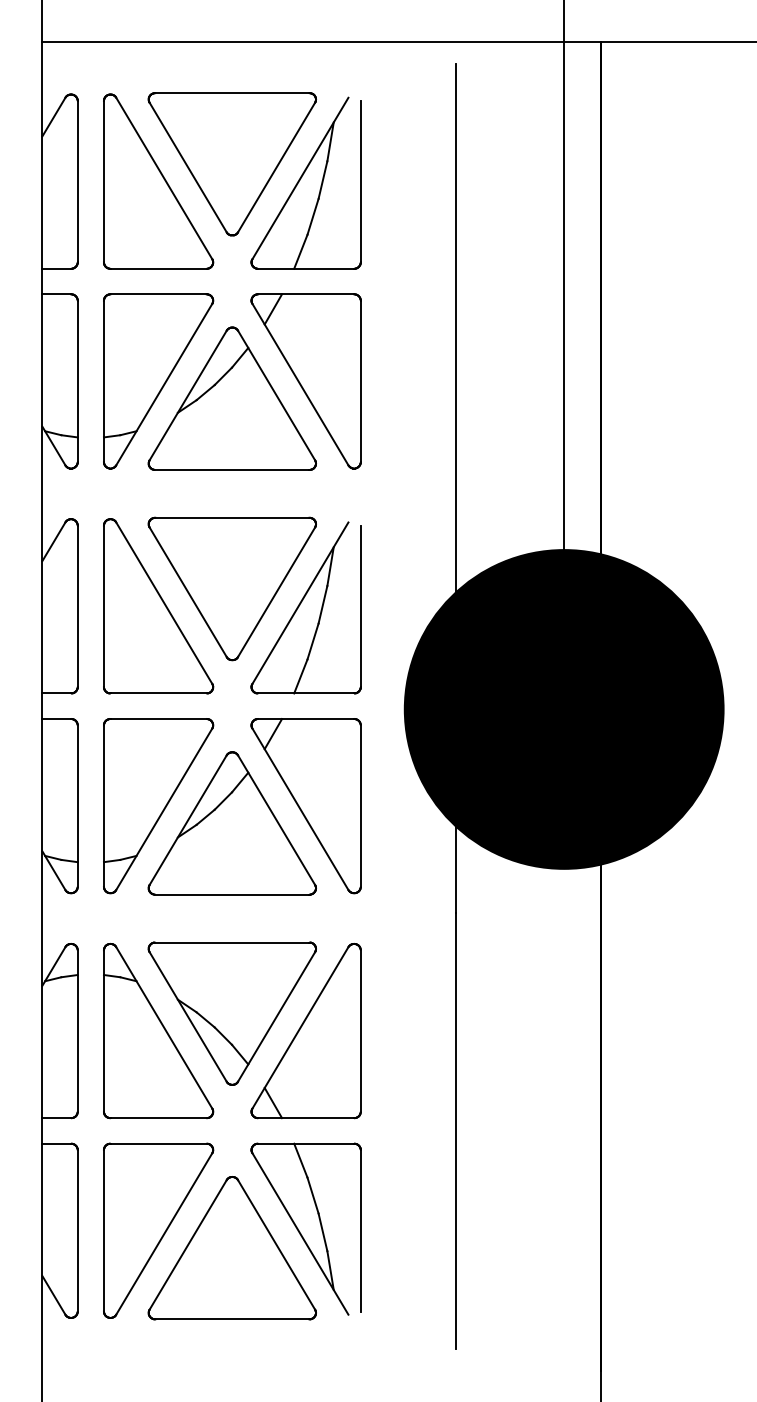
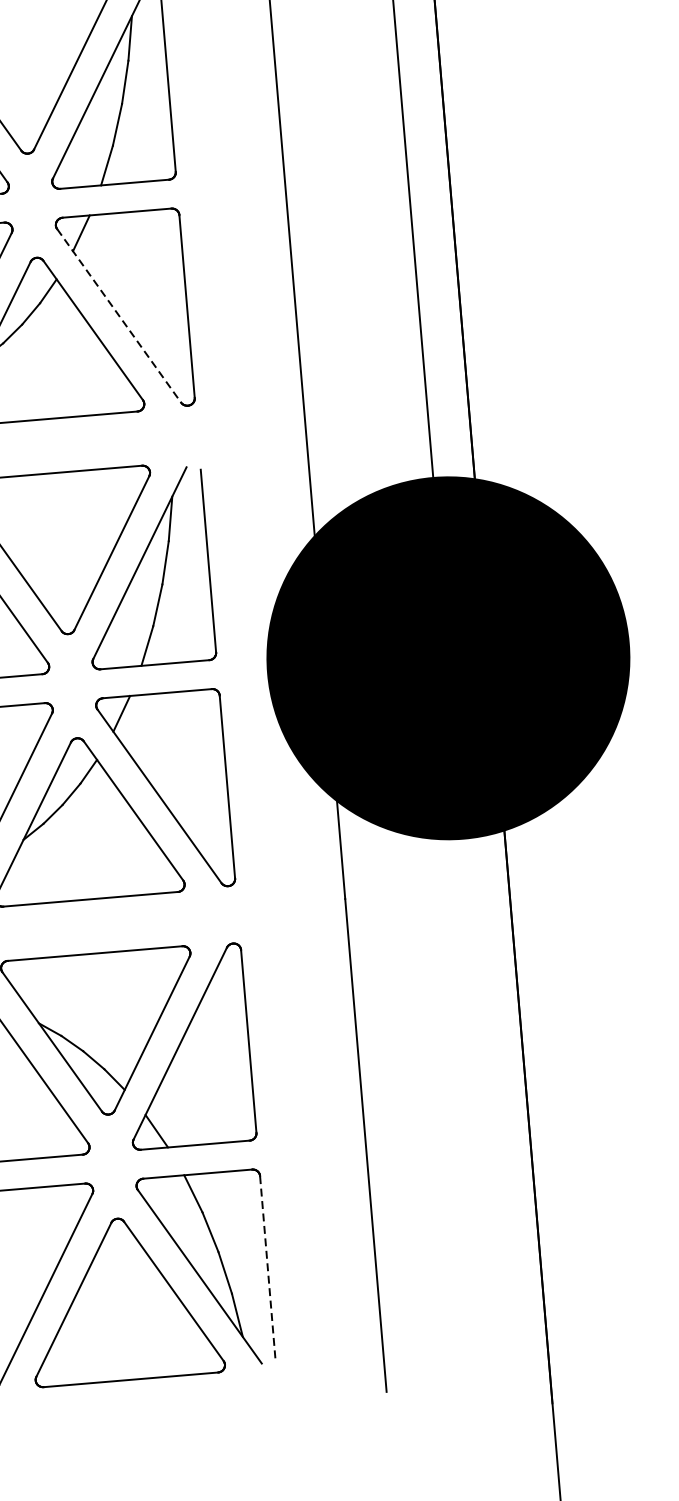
line: (300, 384) -> (119, 315), solid -> dashed
line: (360, 1230) -> (267, 1267), solid -> dashed

